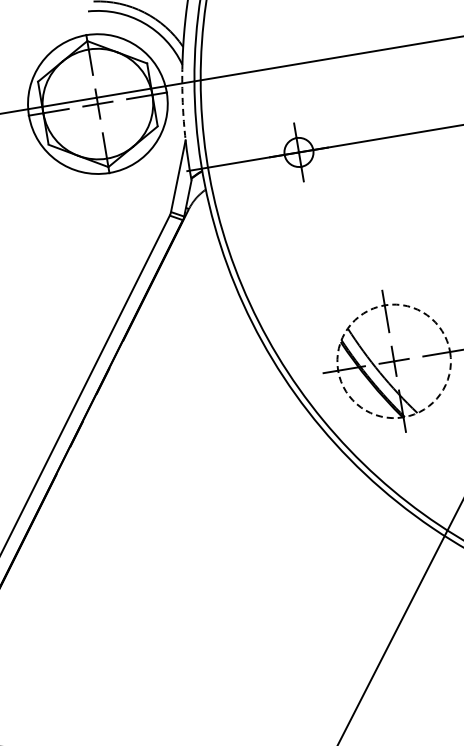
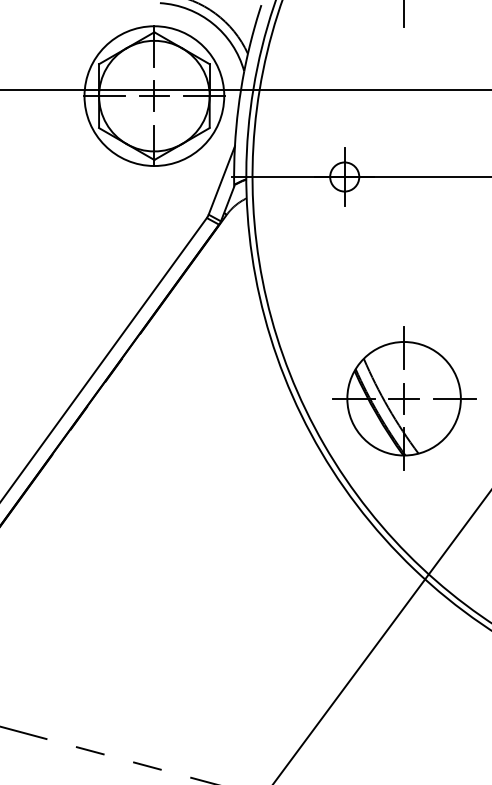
arc: (182, 102) -> (238, 108), dashed -> solid
circle: (393, 361) -> (403, 398), dashed -> solid

